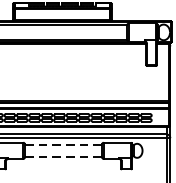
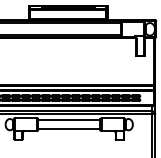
line: (63, 144) -> (69, 119), dashed -> solid
line: (63, 156) -> (69, 129), dashed -> solid

